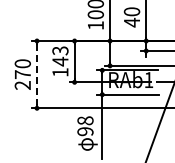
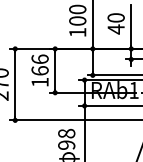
text: (60, 56) -> (40, 65), 143 -> 166
line: (37, 74) -> (15, 84), dashed -> solid

